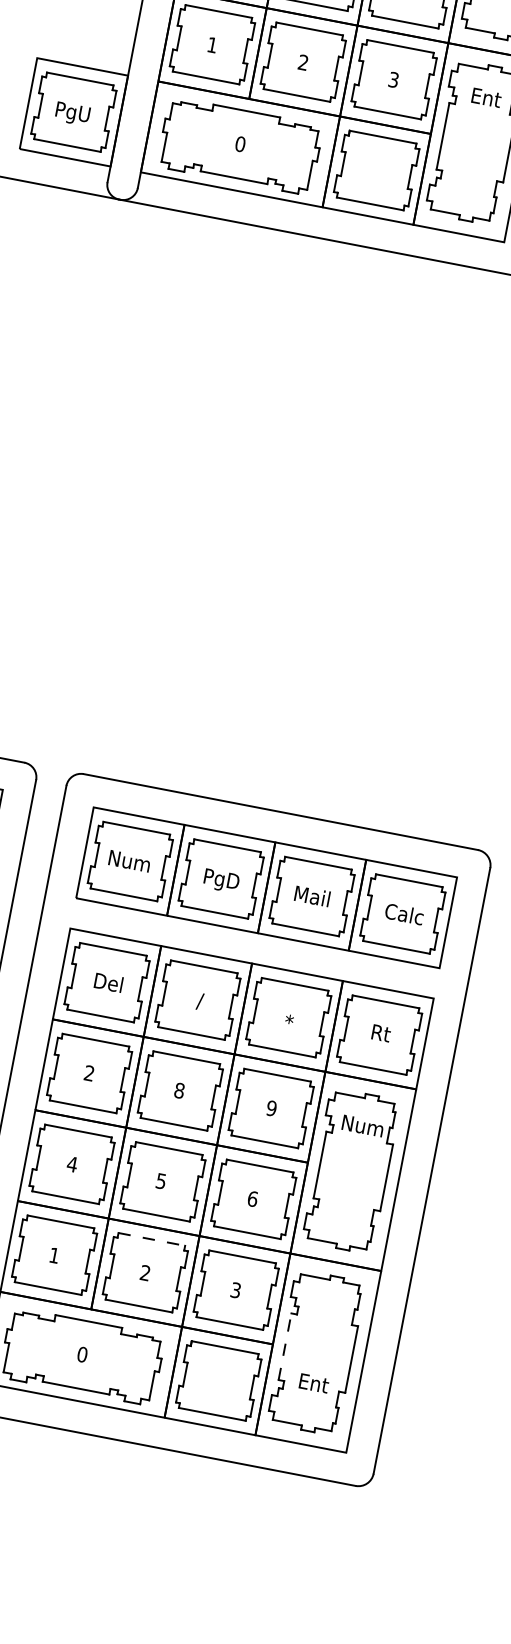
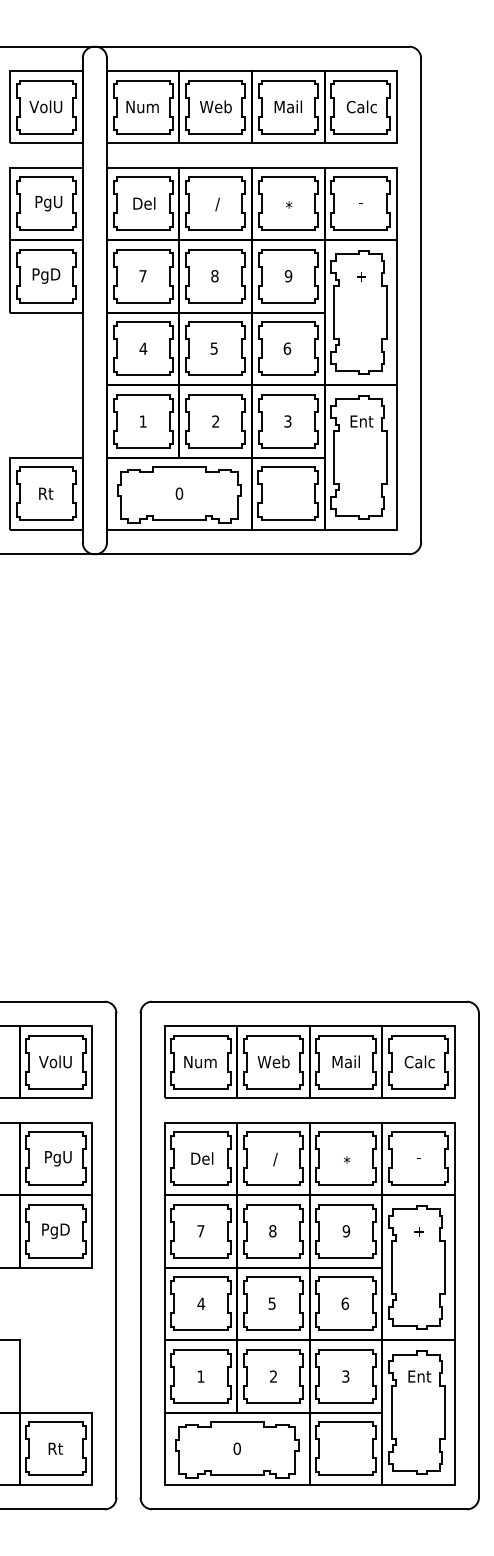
text: (72, 114) -> (45, 495), PgU -> Rt
text: (220, 880) -> (273, 1063), PgD -> Web
text: (381, 1033) -> (419, 1157), Rt -> -
text: (88, 1073) -> (200, 1231), 2 -> 7
text: (363, 1126) -> (419, 1231), Num -> +
line: (151, 1239) -> (273, 1349), dashed -> solid
line: (284, 1346) -> (391, 1412), dashed -> solid
text: (313, 1383) -> (419, 1376), moved

